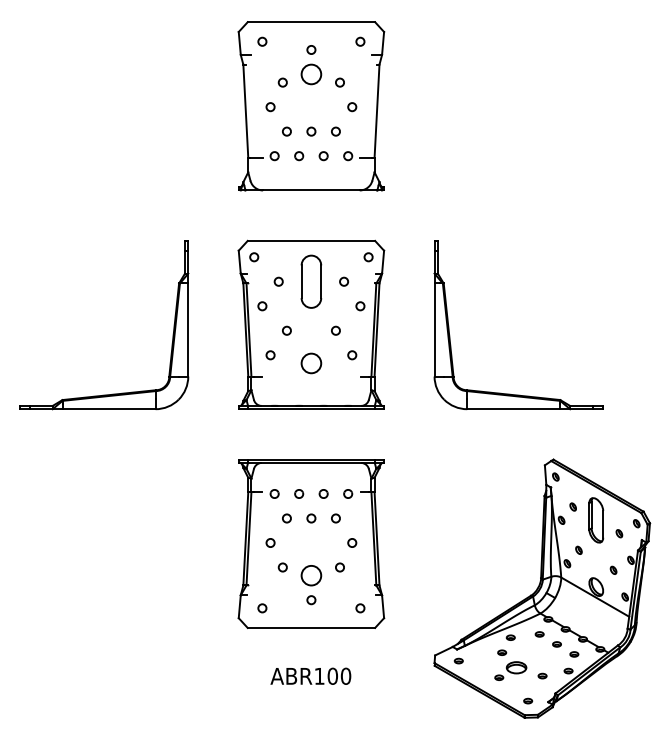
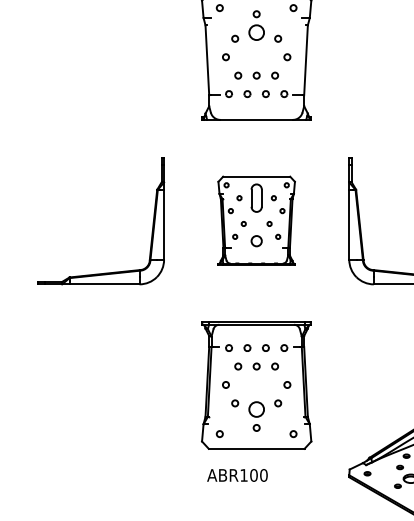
part: (311, 324) -> (256, 220), size x0.7
text: (310, 675) -> (237, 474), moved

